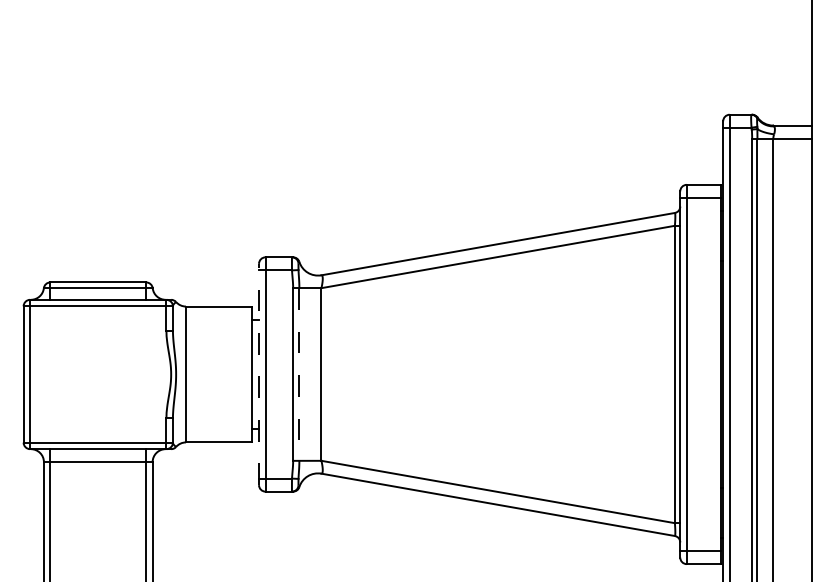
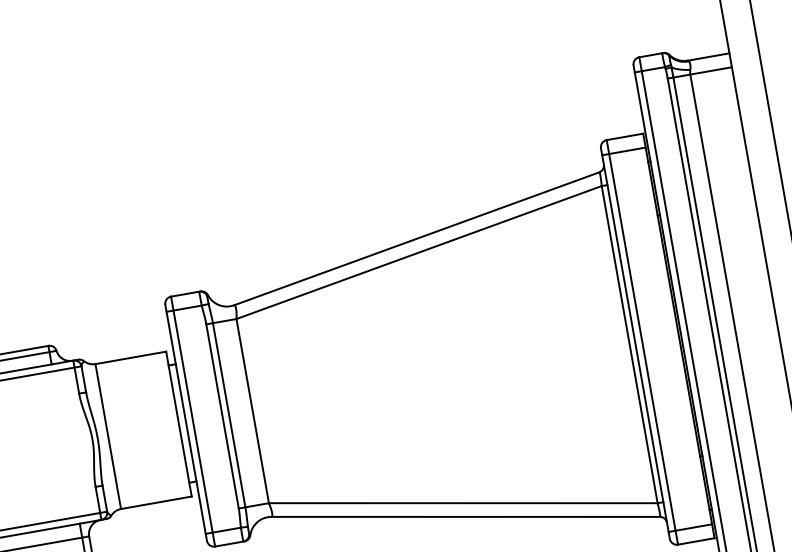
line: (259, 374) -> (186, 422), dashed -> solid
line: (299, 375) -> (229, 416), dashed -> solid

